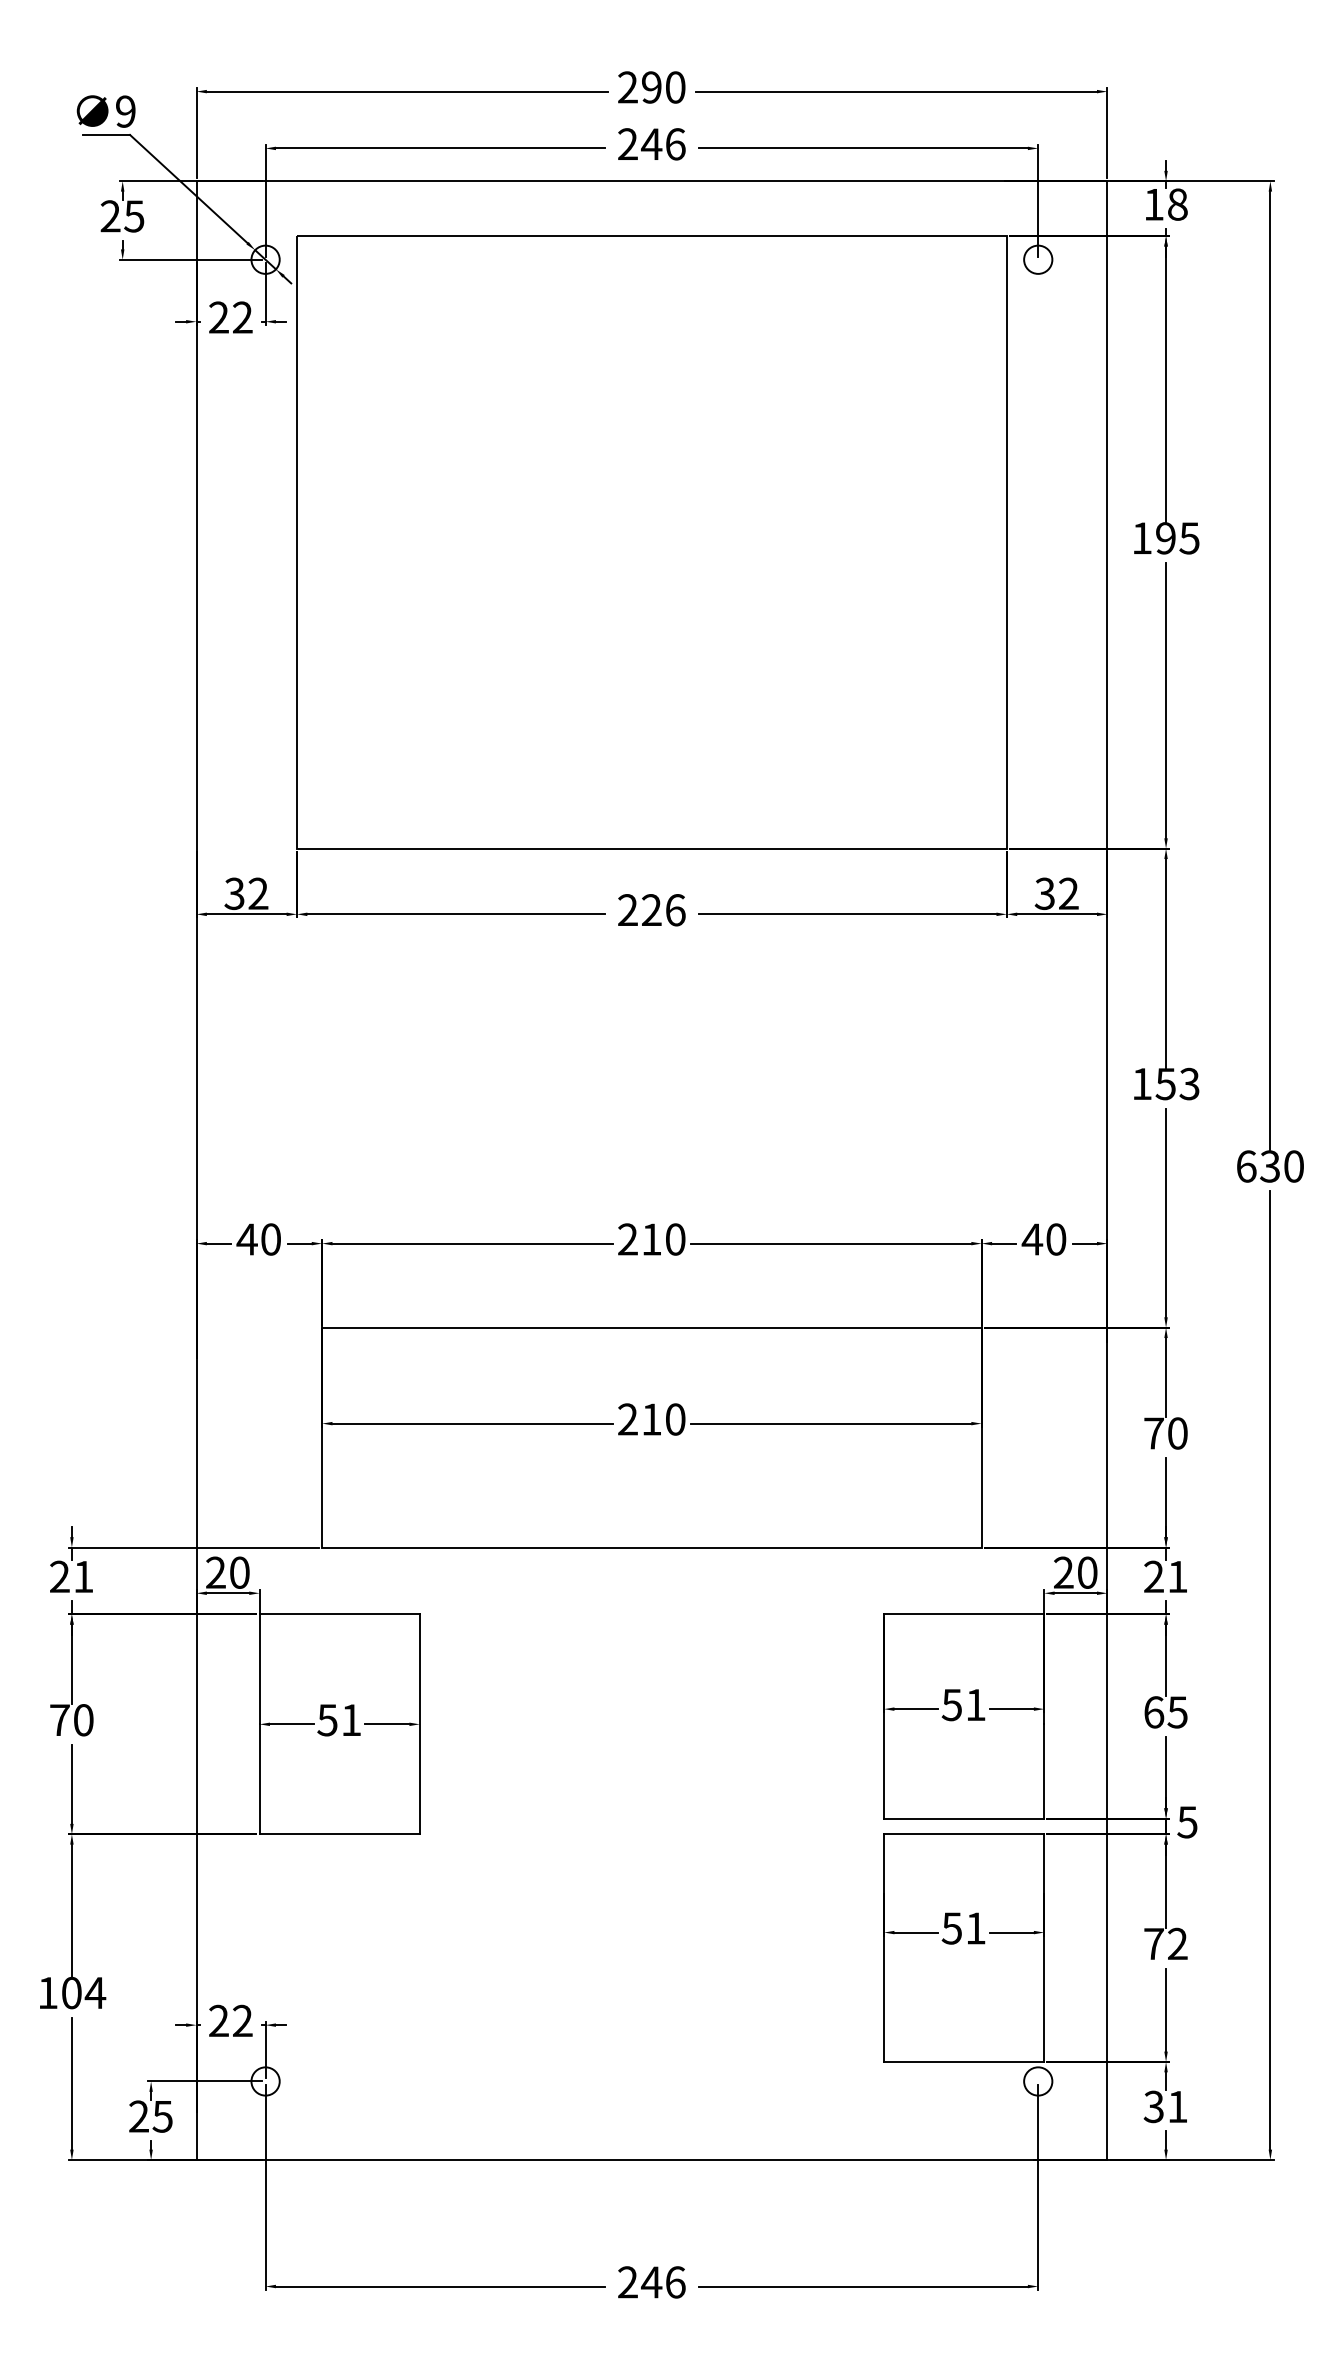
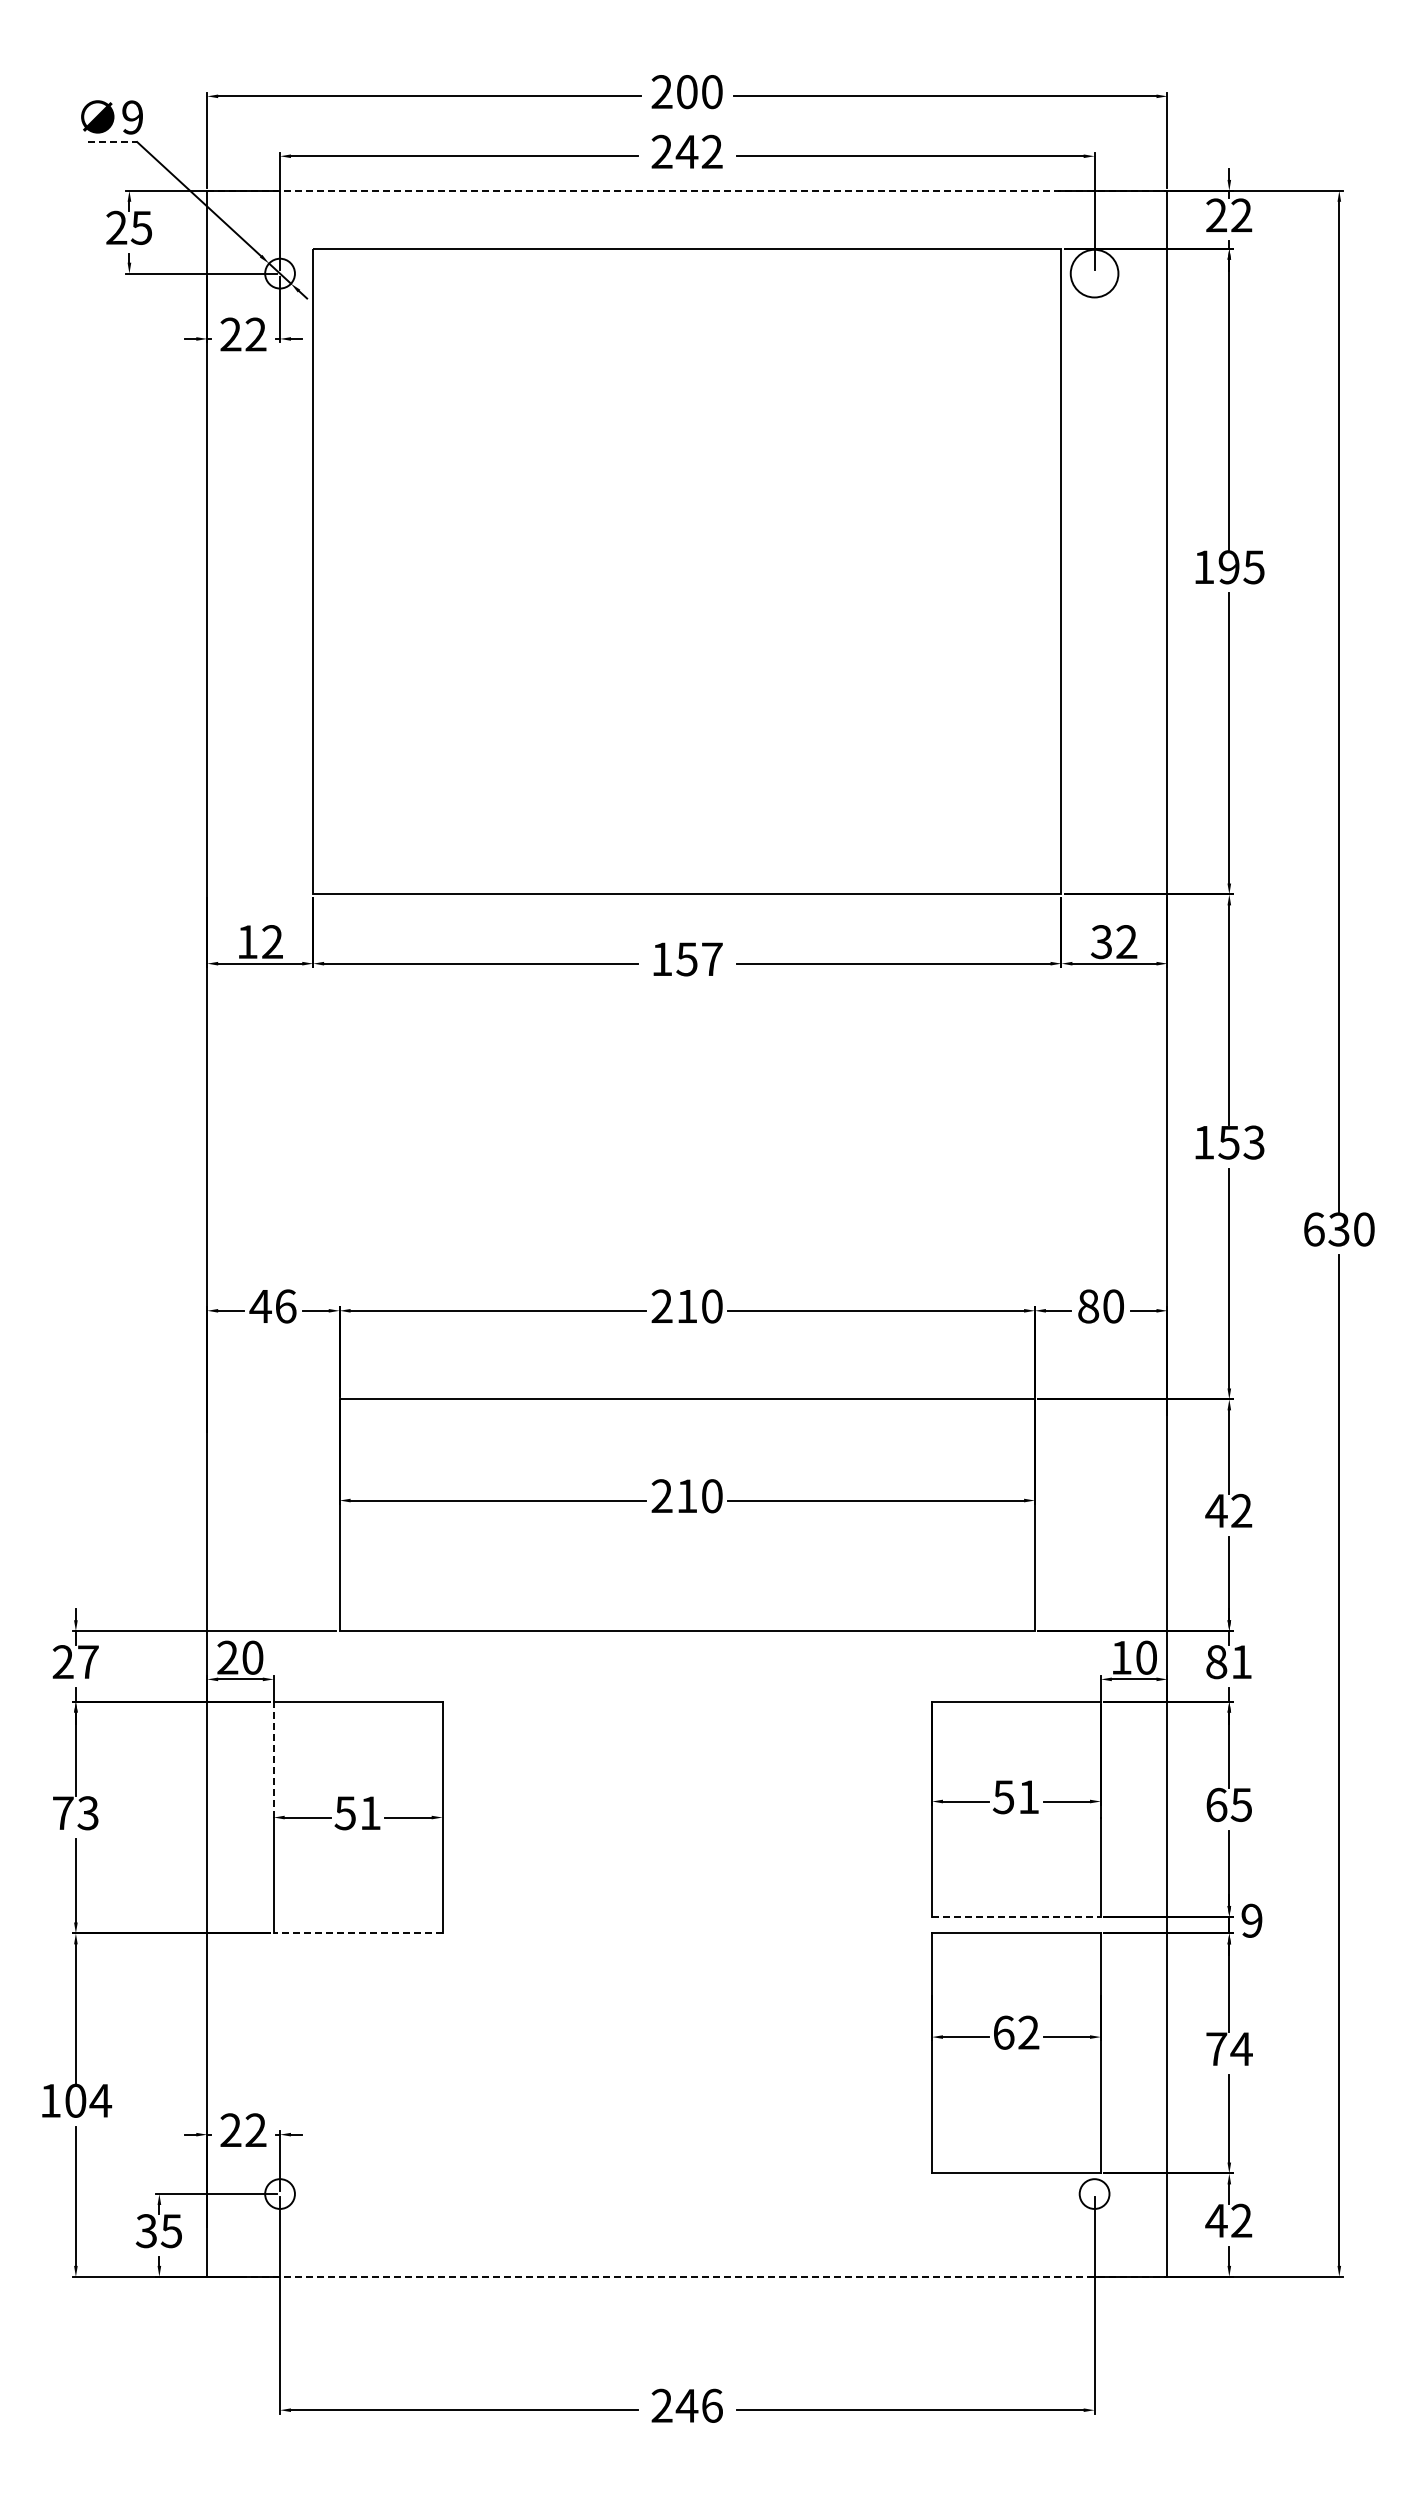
text: (651, 87) -> (686, 92), 290 -> 200
line: (106, 135) -> (112, 142), solid -> dashed
text: (674, 143) -> (711, 151), 246 -> 242
line: (652, 180) -> (687, 190), solid -> dashed
text: (1166, 204) -> (1229, 215), 18 -> 22
circle: (1038, 259) -> (1094, 273), size x1.6
text: (233, 894) -> (246, 942), 32 -> 12
text: (651, 910) -> (686, 959), 226 -> 157
text: (270, 1239) -> (285, 1306), 40 -> 46
text: (1032, 1239) -> (1088, 1306), 40 -> 80
text: (1165, 1434) -> (1228, 1511), 70 -> 42
text: (1063, 1572) -> (1121, 1657), 20 -> 10
text: (83, 1576) -> (88, 1661), 21 -> 27
text: (1153, 1577) -> (1216, 1662), 21 -> 81
line: (259, 1669) -> (273, 1759), solid -> dashed
text: (82, 1720) -> (87, 1813), 70 -> 73
line: (964, 1818) -> (1016, 1916), solid -> dashed
text: (1187, 1821) -> (1251, 1920), 5 -> 9
line: (339, 1834) -> (357, 1933), solid -> dashed
text: (963, 1928) -> (1015, 2032), 51 -> 62
text: (1177, 1943) -> (1241, 2048), 72 -> 74
text: (1165, 2106) -> (1228, 2220), 31 -> 42
text: (138, 2116) -> (146, 2231), 25 -> 35
line: (652, 2159) -> (687, 2276), solid -> dashed

